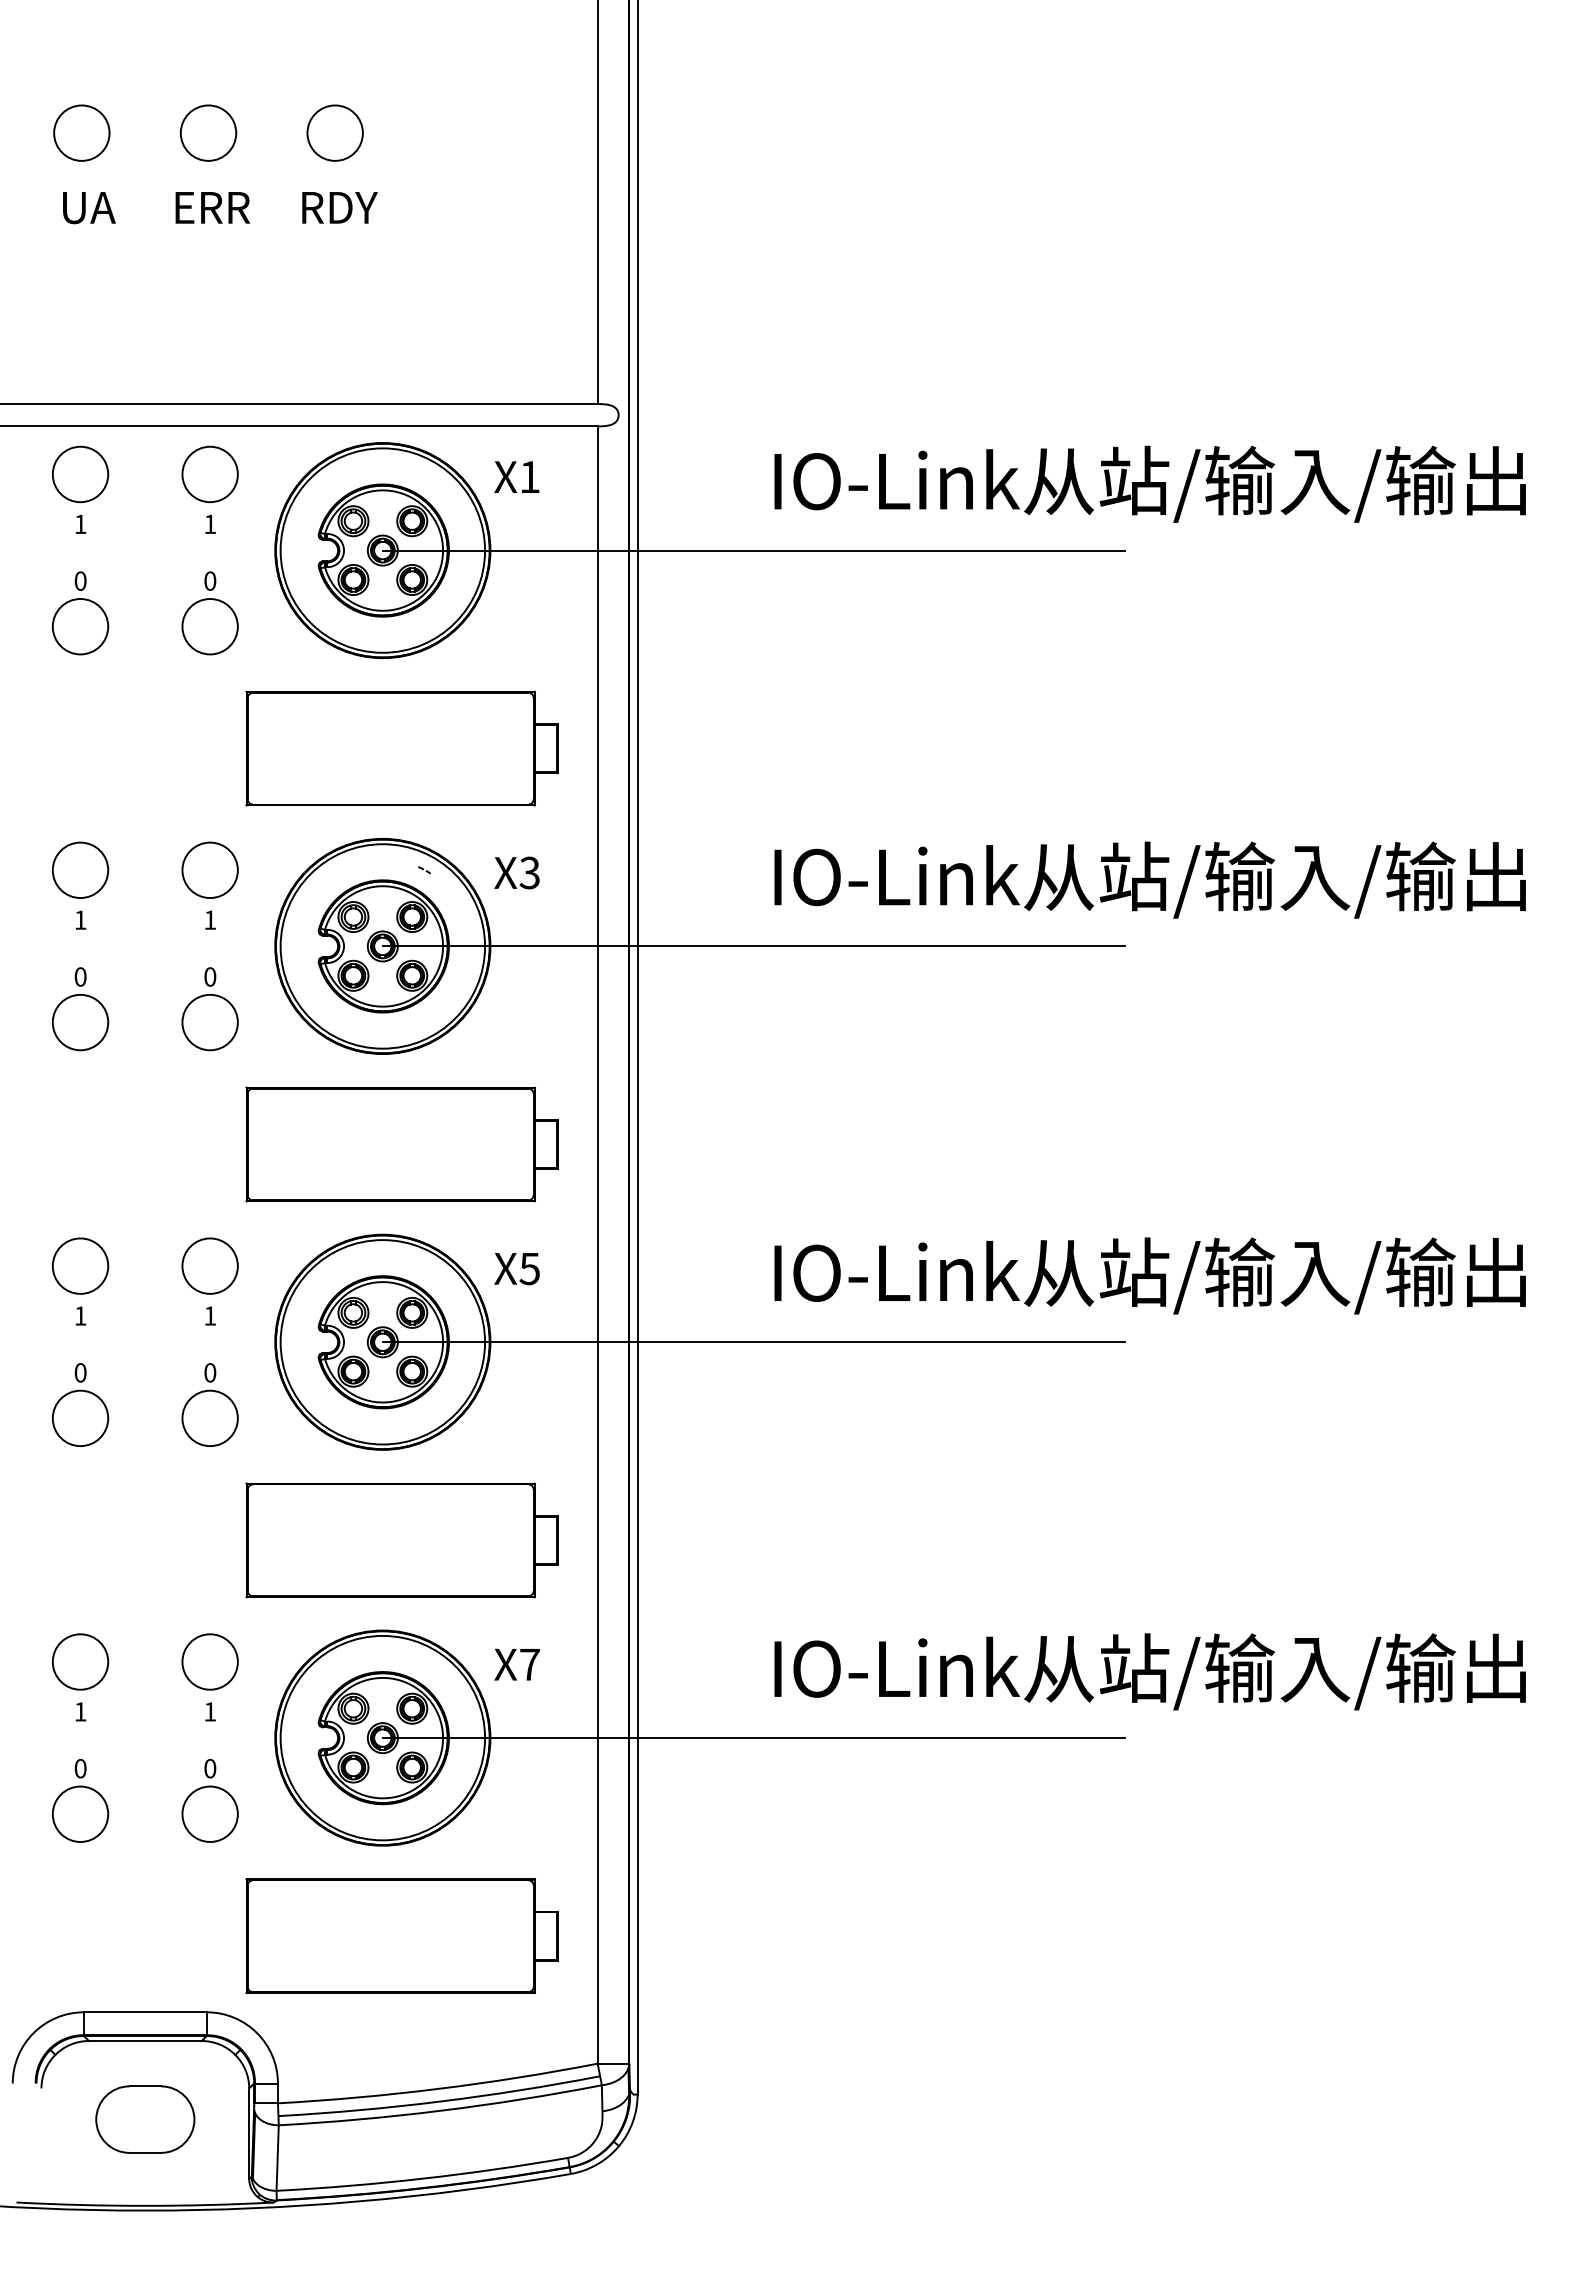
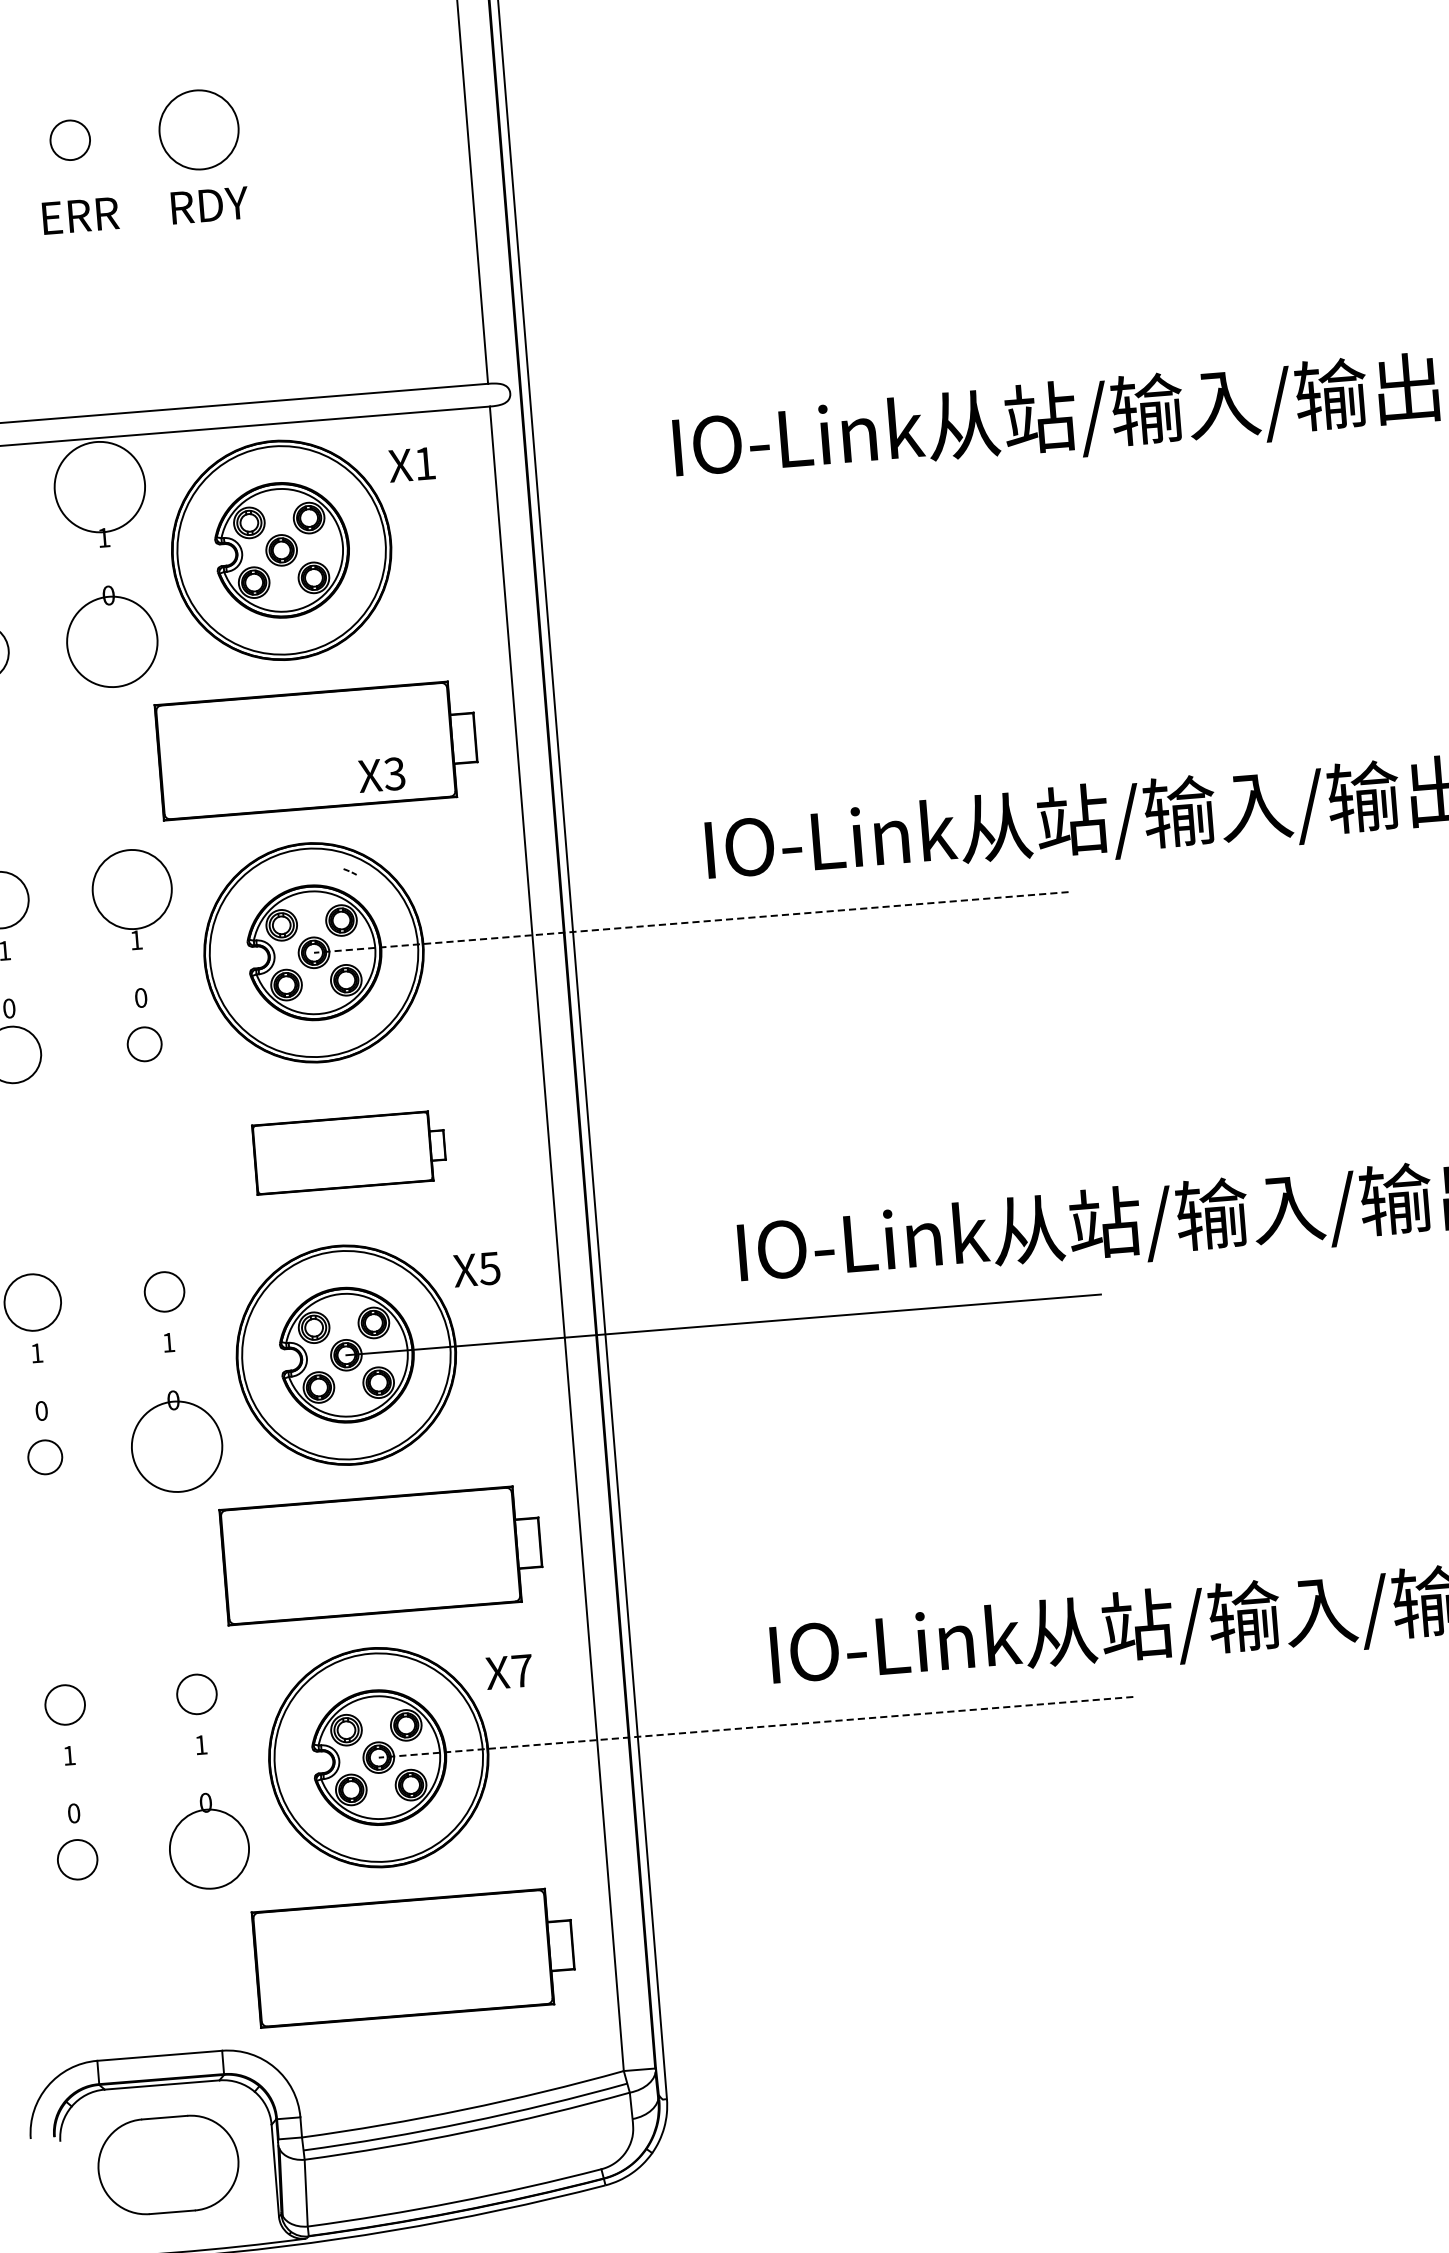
circle: (208, 132) -> (70, 139), size x0.7
circle: (334, 132) -> (198, 129), size x1.4
circle: (209, 474) -> (99, 487), size x1.6
line: (753, 550) -> (658, 519), removed
circle: (209, 626) -> (111, 641), size x1.6
circle: (209, 870) -> (131, 889), size x1.4
text: (516, 872) -> (381, 774), moved
line: (753, 946) -> (690, 922), solid -> dashed
circle: (209, 1022) -> (144, 1044), size x0.6
part: (401, 1144) -> (349, 1152), size x0.6
circle: (209, 1265) -> (163, 1291), size x0.7
circle: (80, 1418) -> (45, 1457), size x0.6
circle: (209, 1418) -> (176, 1446), size x1.6
circle: (80, 1661) -> (65, 1704), size x0.7
circle: (209, 1661) -> (196, 1693), size x0.7
line: (753, 1738) -> (755, 1727), solid -> dashed
circle: (80, 1813) -> (77, 1859), size x0.7
circle: (209, 1813) -> (208, 1848), size x1.4
part: (145, 2119) -> (168, 2164), size x1.4

